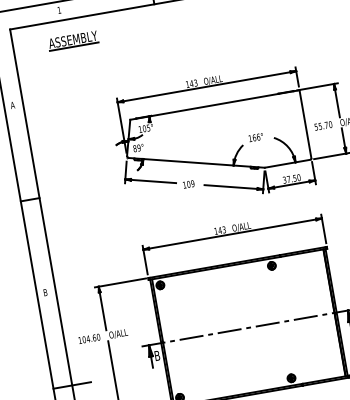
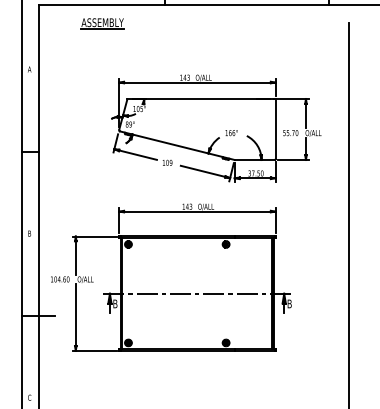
part: (73, 40) -> (102, 23), moved

